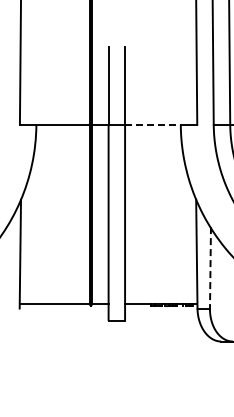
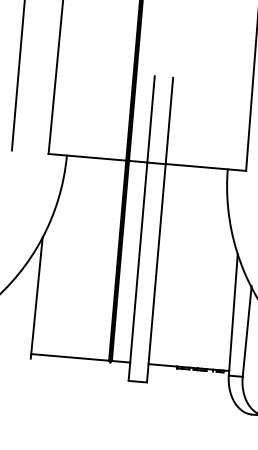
line: (152, 124) -> (196, 166), dashed -> solid
line: (210, 267) -> (247, 331), dashed -> solid

